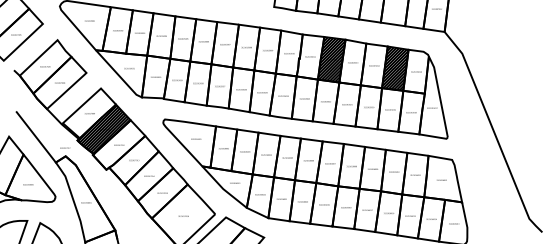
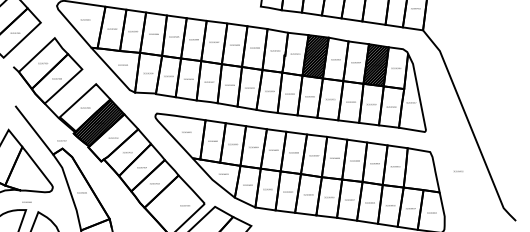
text: (441, 179) -> (458, 170), moved
text: (28, 184) -> (27, 202), moved
text: (183, 215) -> (185, 204), moved

